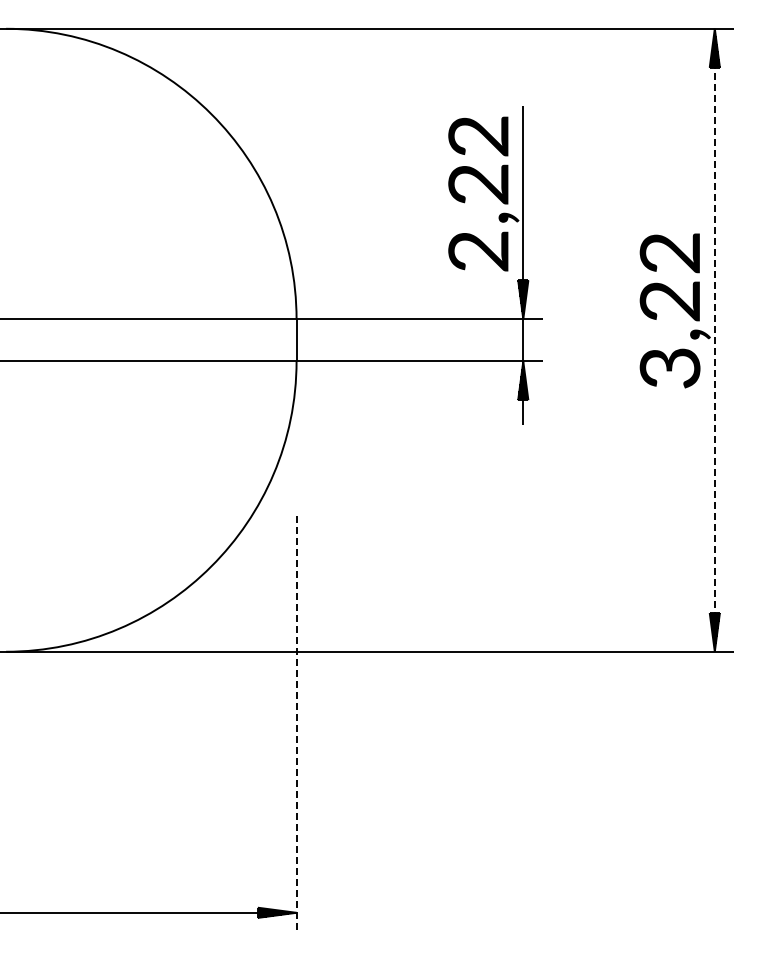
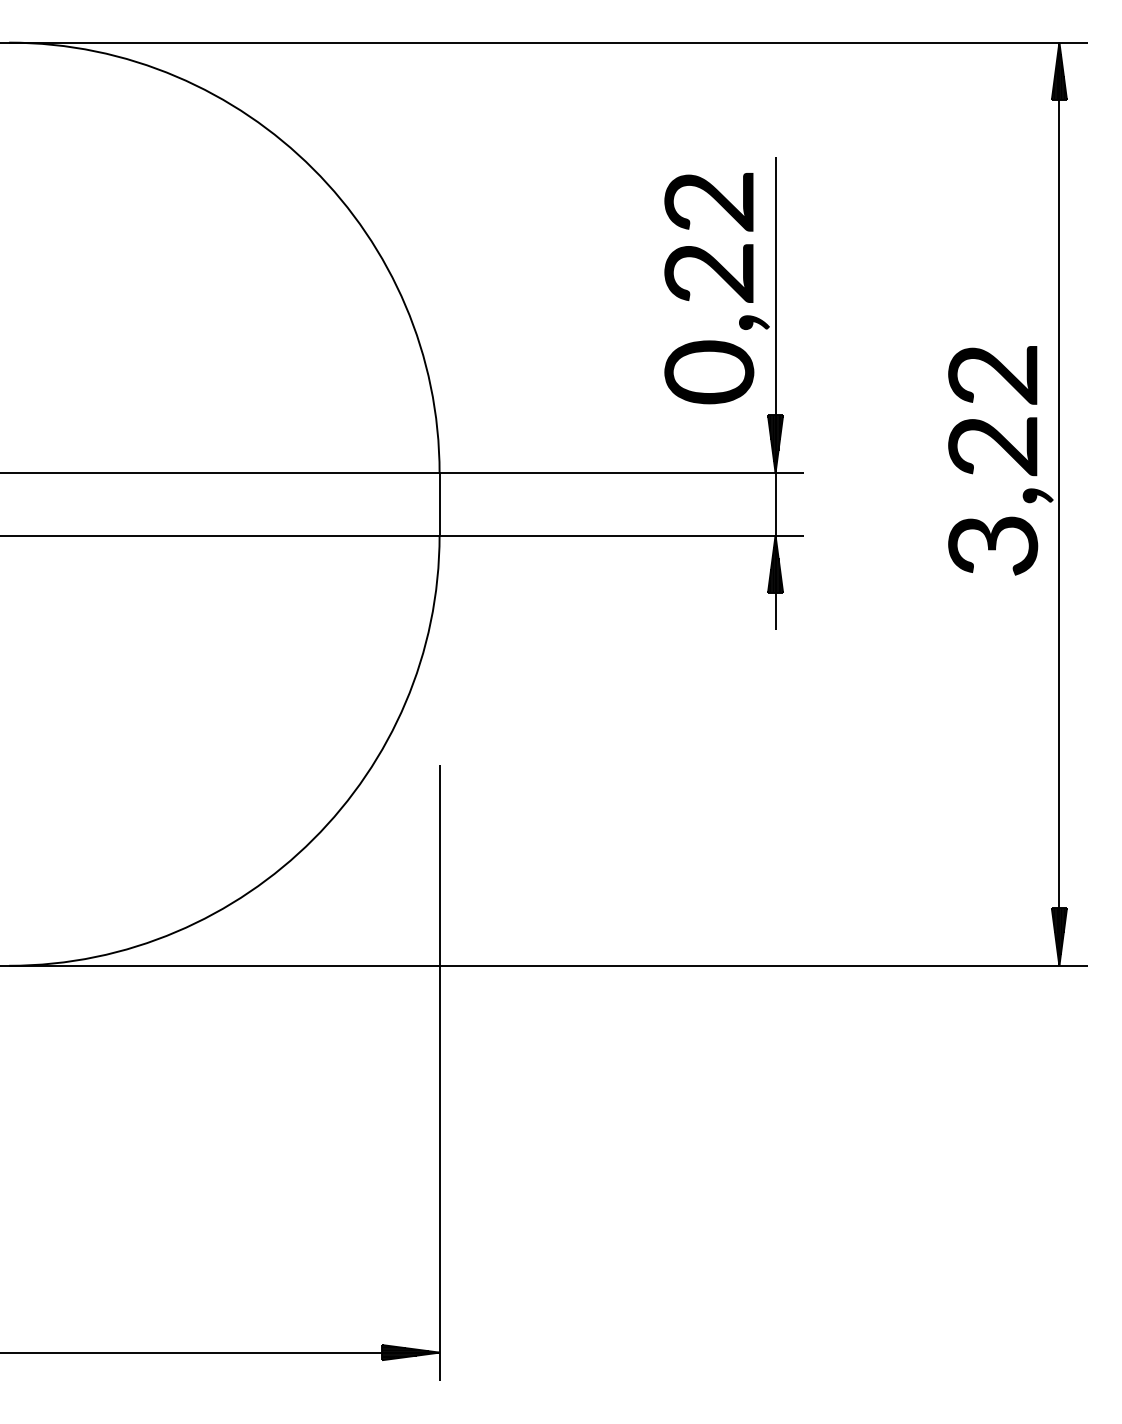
text: (478, 250) -> (709, 371), 2,22 -> 0,22
line: (714, 339) -> (1058, 503), dashed -> solid
line: (296, 724) -> (439, 1073), dashed -> solid

